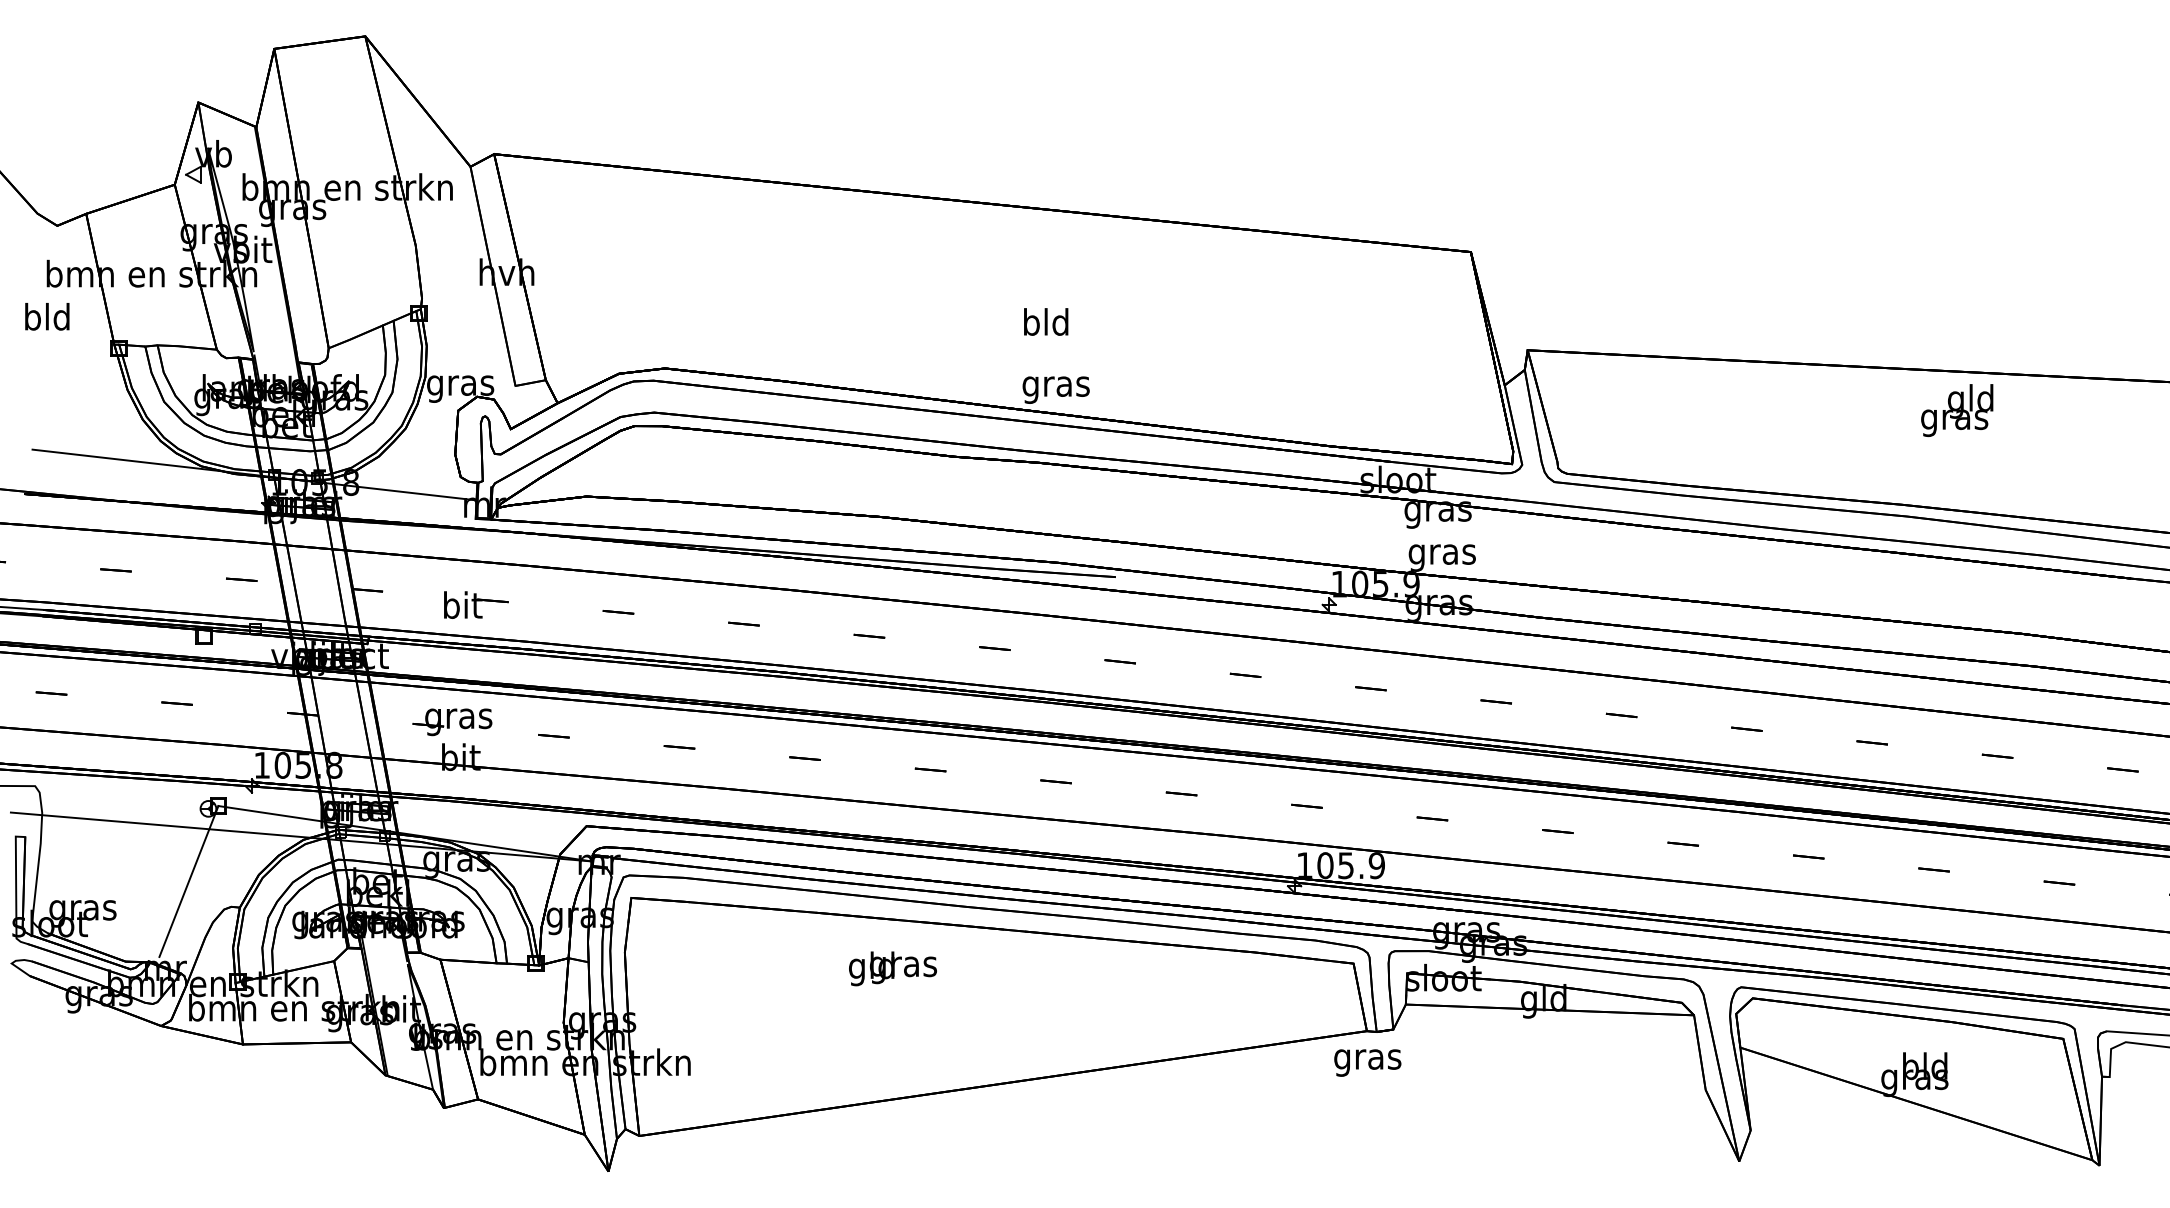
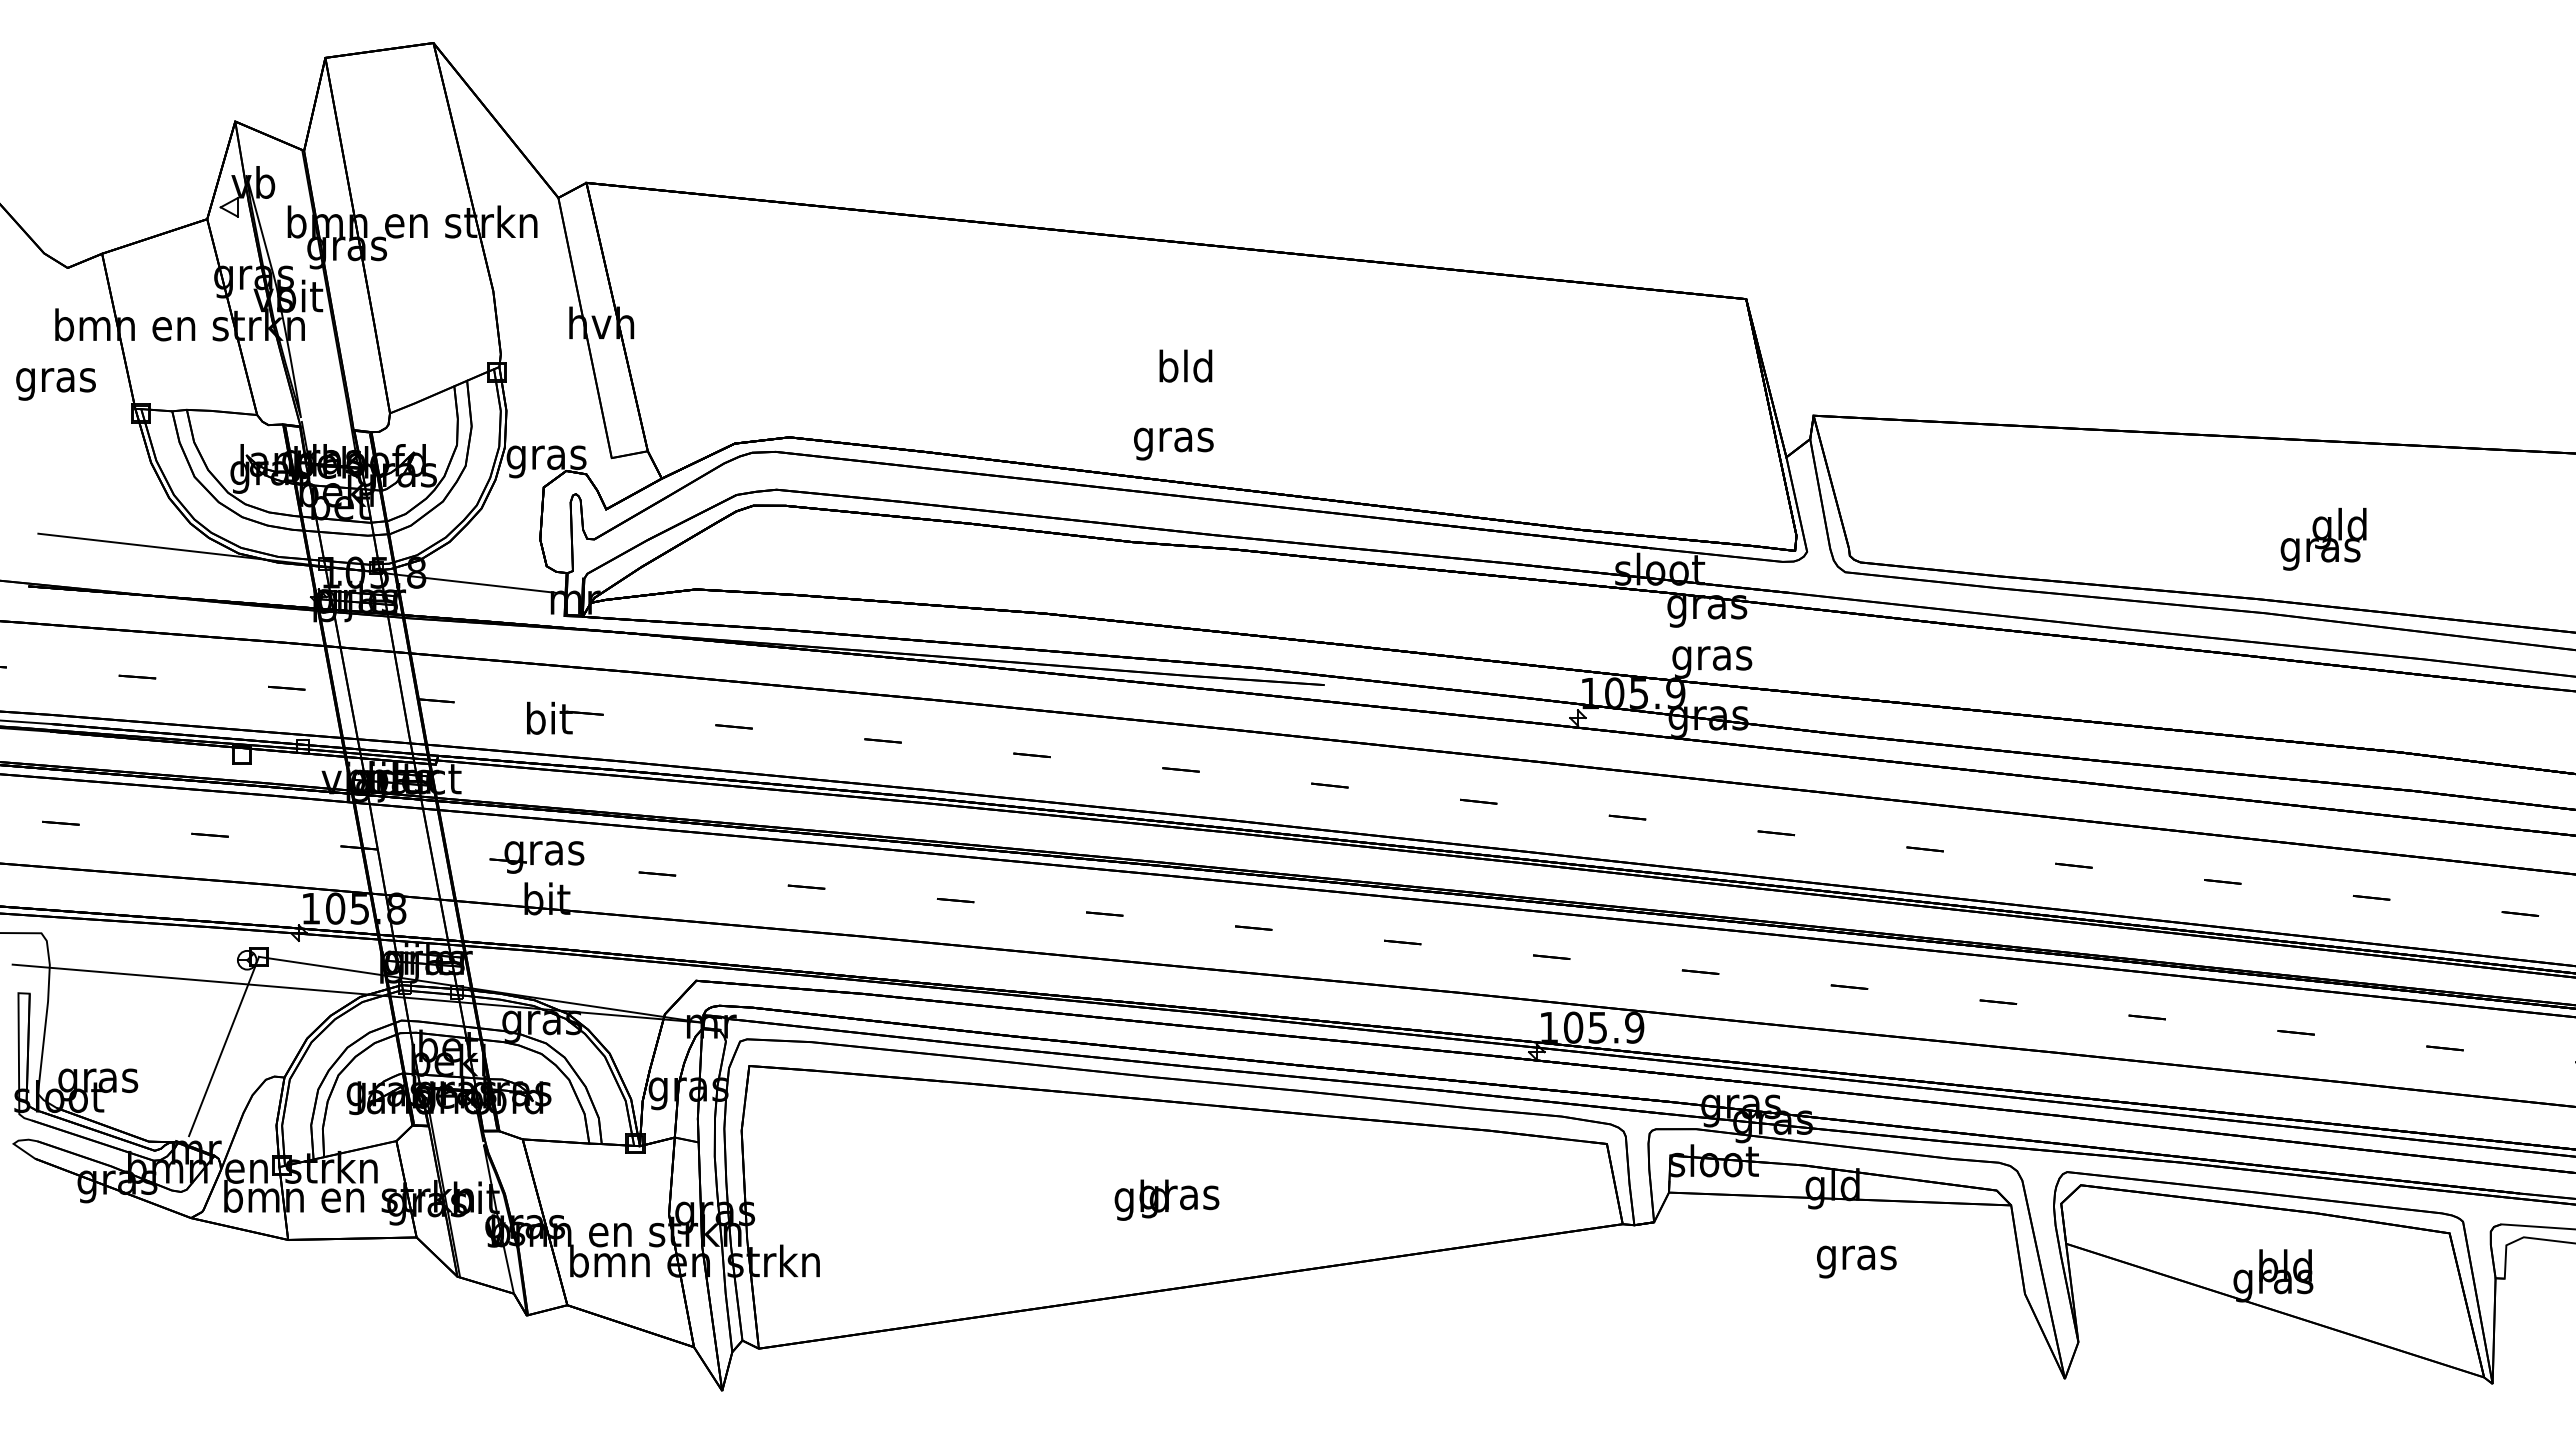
text: (46, 319) -> (55, 379), bld -> gras
text: (1045, 321) -> (1185, 365), moved
text: (1055, 389) -> (1173, 443), moved
text: (1957, 410) -> (2323, 539), moved
text: (892, 968) -> (1166, 1199), moved
text: (1367, 1062) -> (1856, 1261), moved

